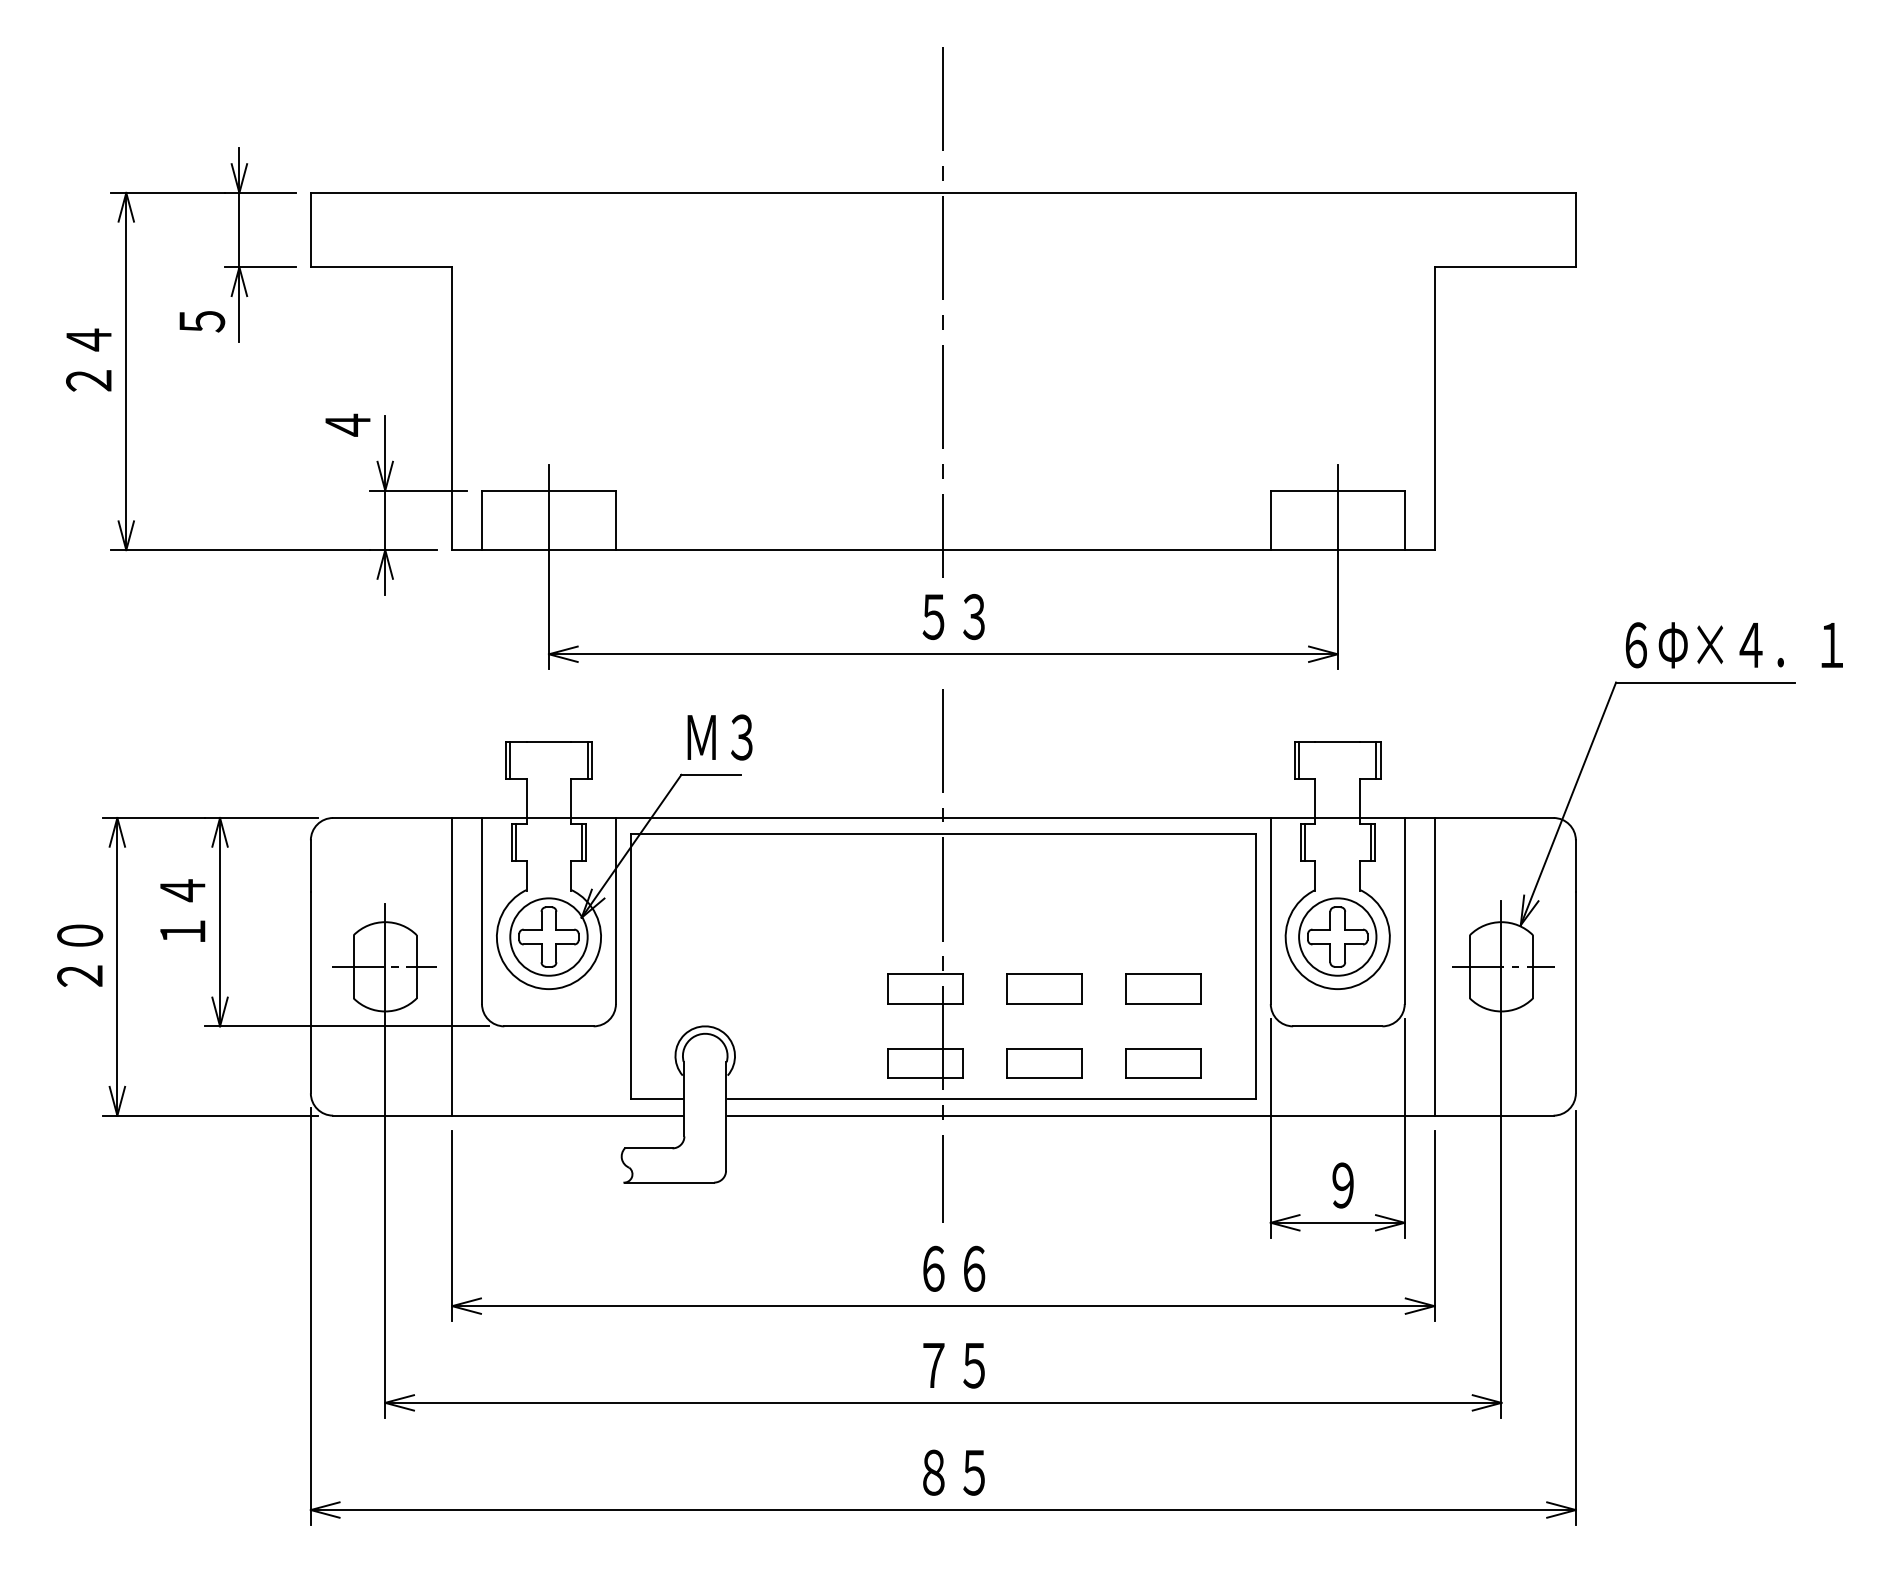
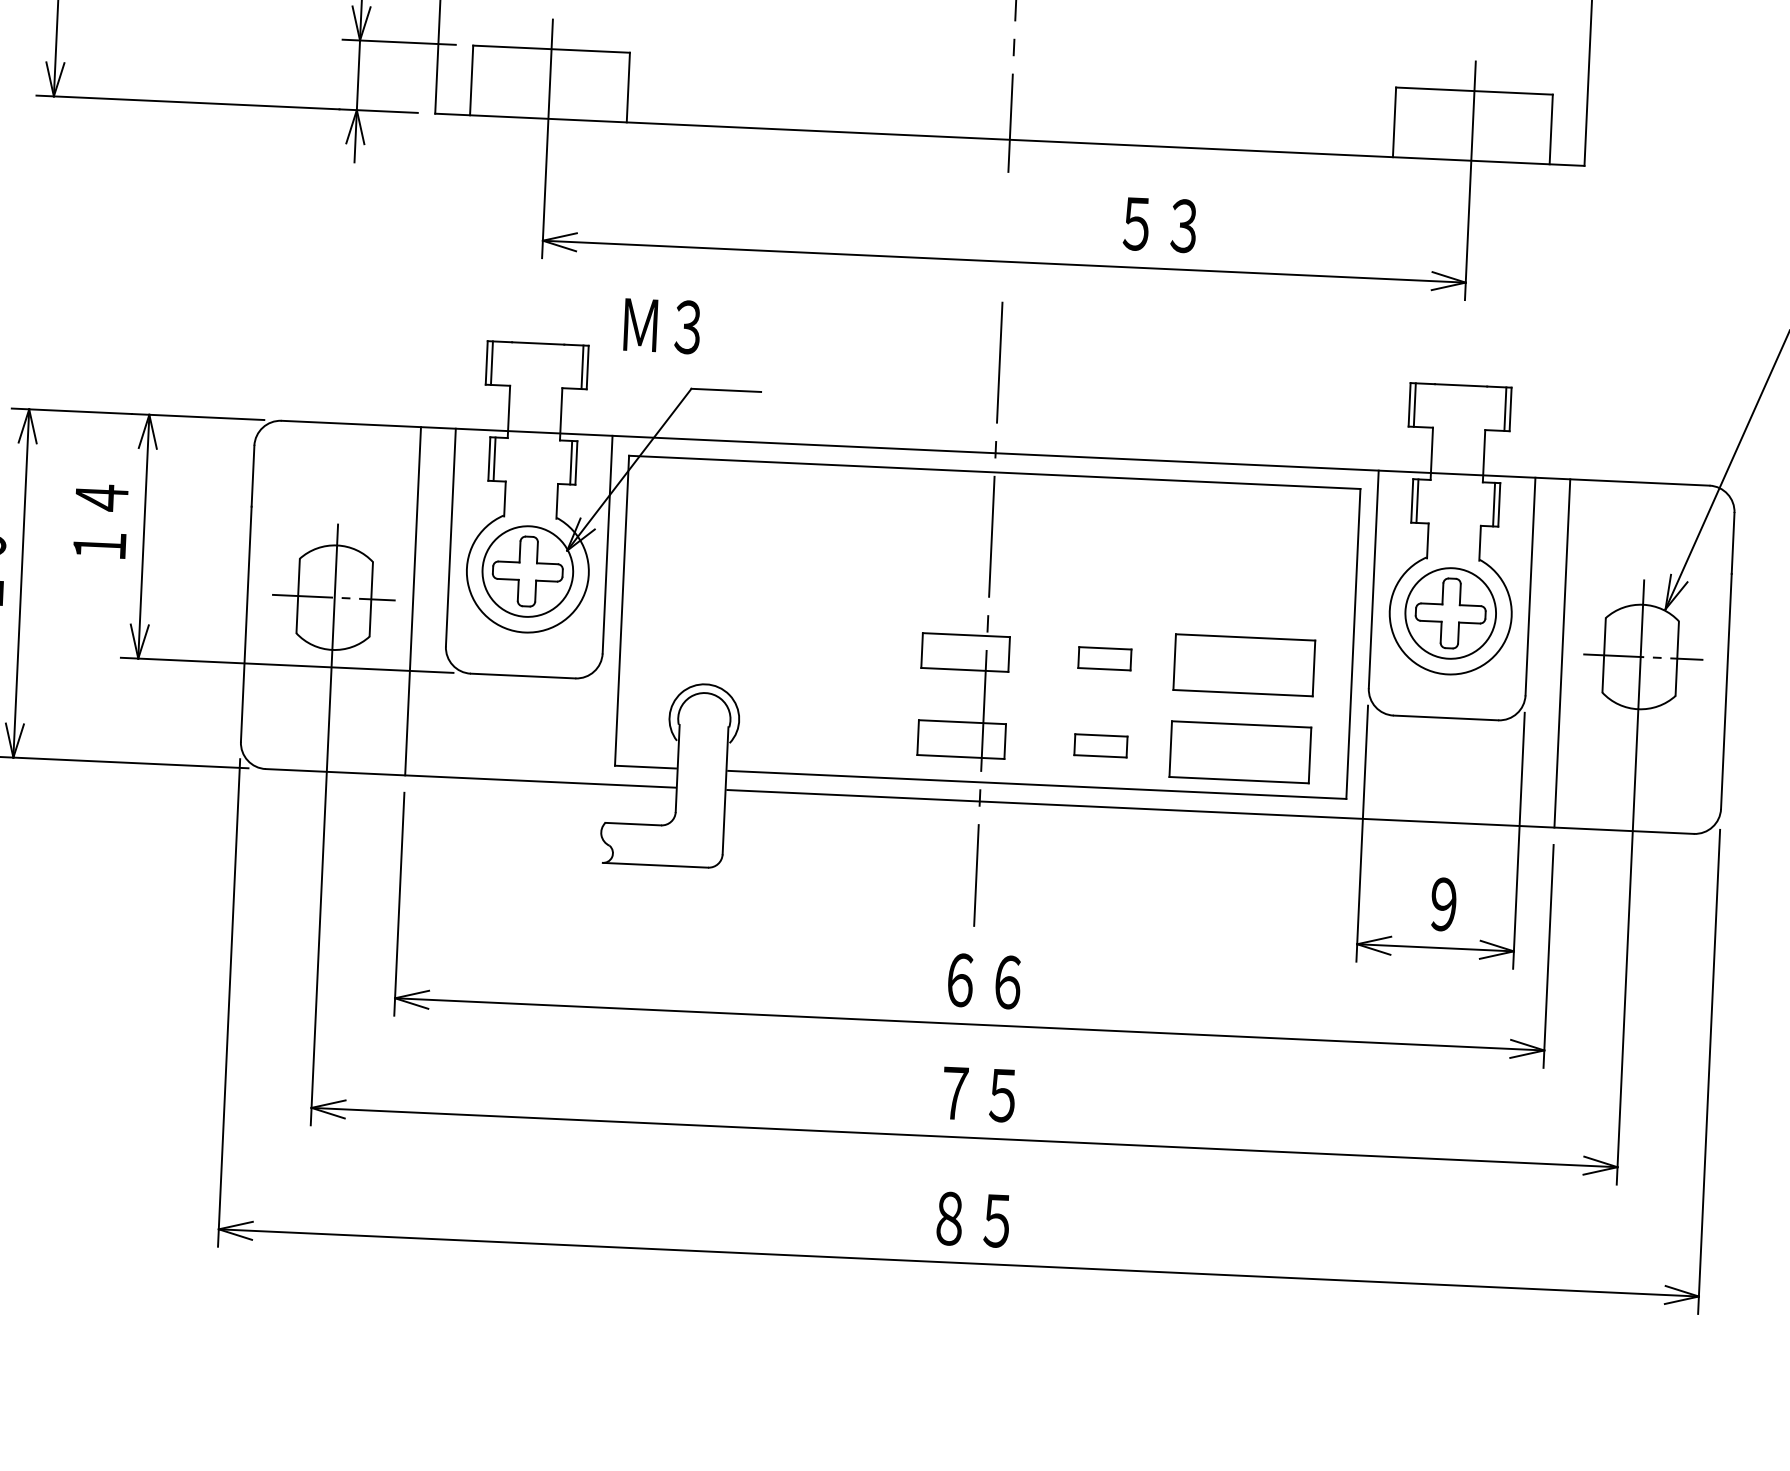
text: (953, 616) -> (1159, 224), moved
text: (719, 737) -> (661, 326), moved
part: (1044, 988) -> (1104, 658), size x0.6
part: (1163, 988) -> (1244, 664), size x1.6
part: (1044, 1063) -> (1100, 745), size x0.6
part: (1163, 1063) -> (1240, 752), size x1.6

